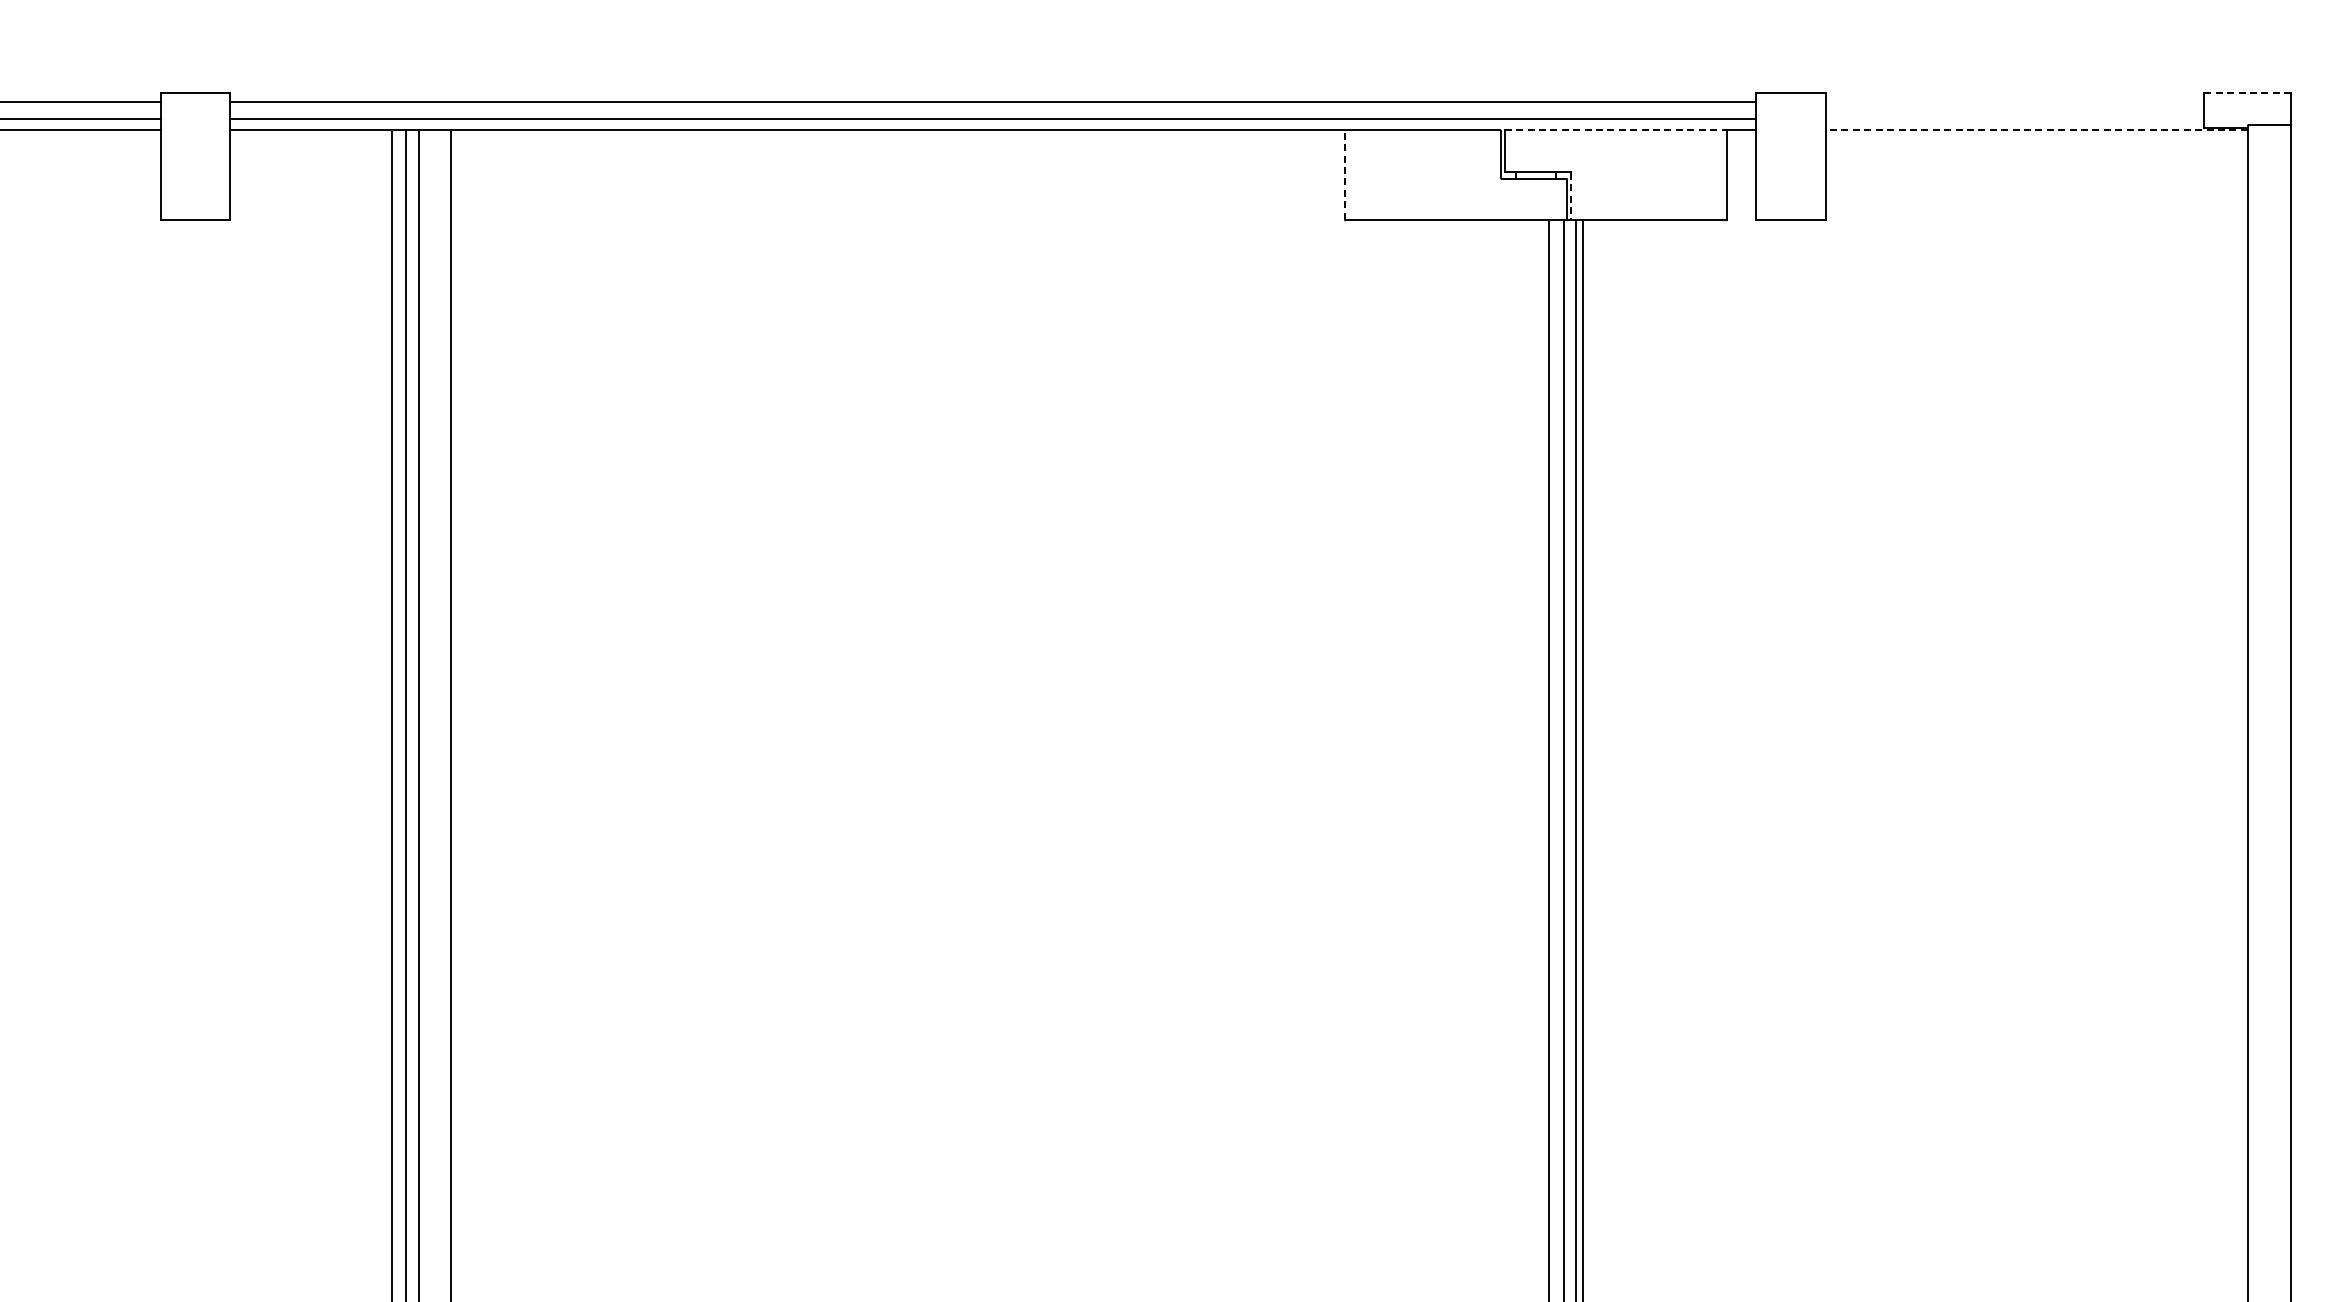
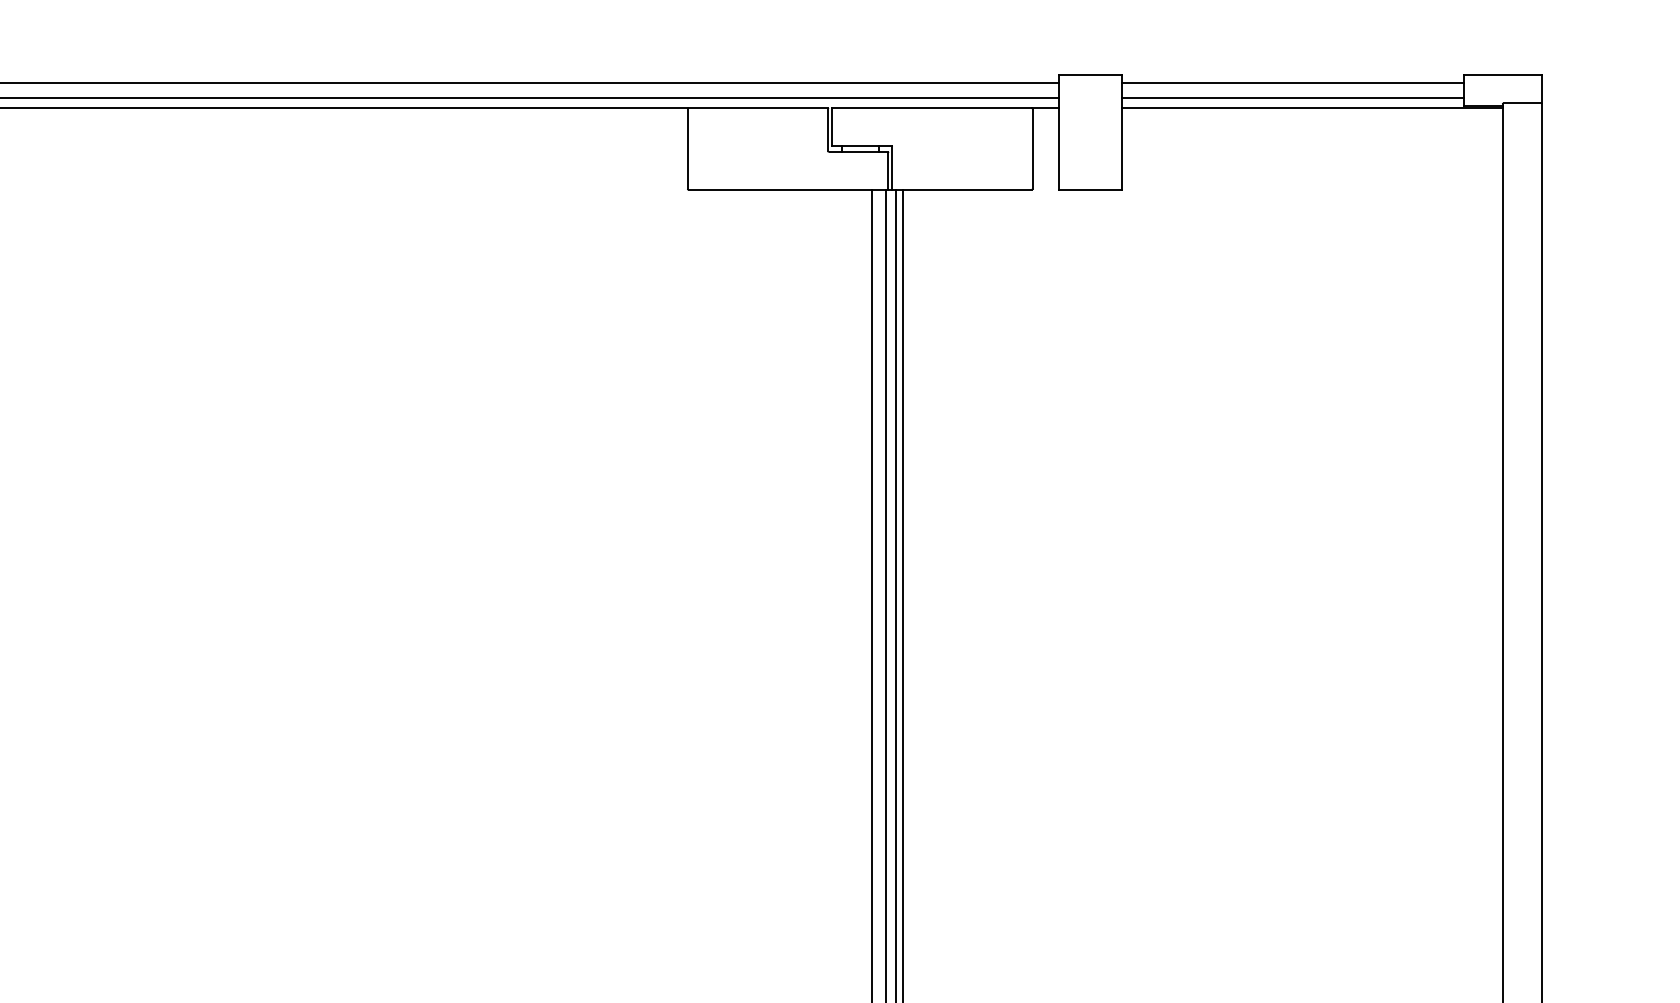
line: (2247, 93) -> (1502, 75), dashed -> solid
line: (2014, 102) -> (1292, 83), added
line: (2014, 119) -> (1292, 98), added
line: (1615, 130) -> (932, 108), dashed -> solid
line: (2036, 130) -> (1312, 108), dashed -> solid
line: (1344, 174) -> (687, 148), dashed -> solid
line: (1571, 196) -> (892, 168), dashed -> solid

